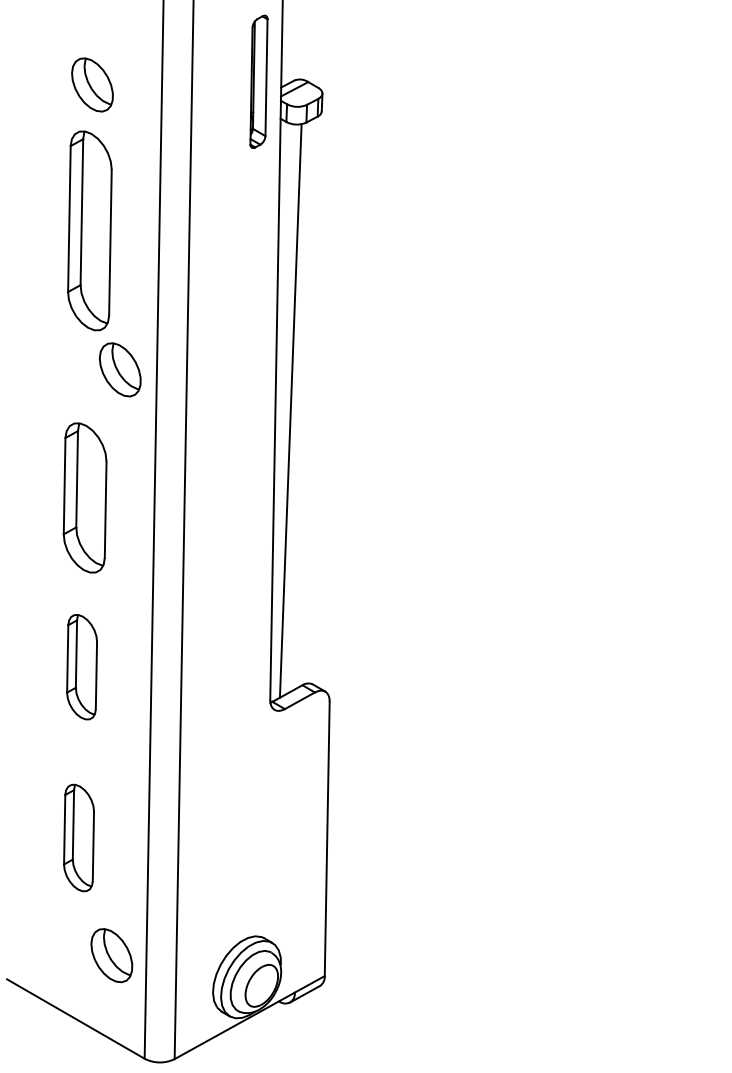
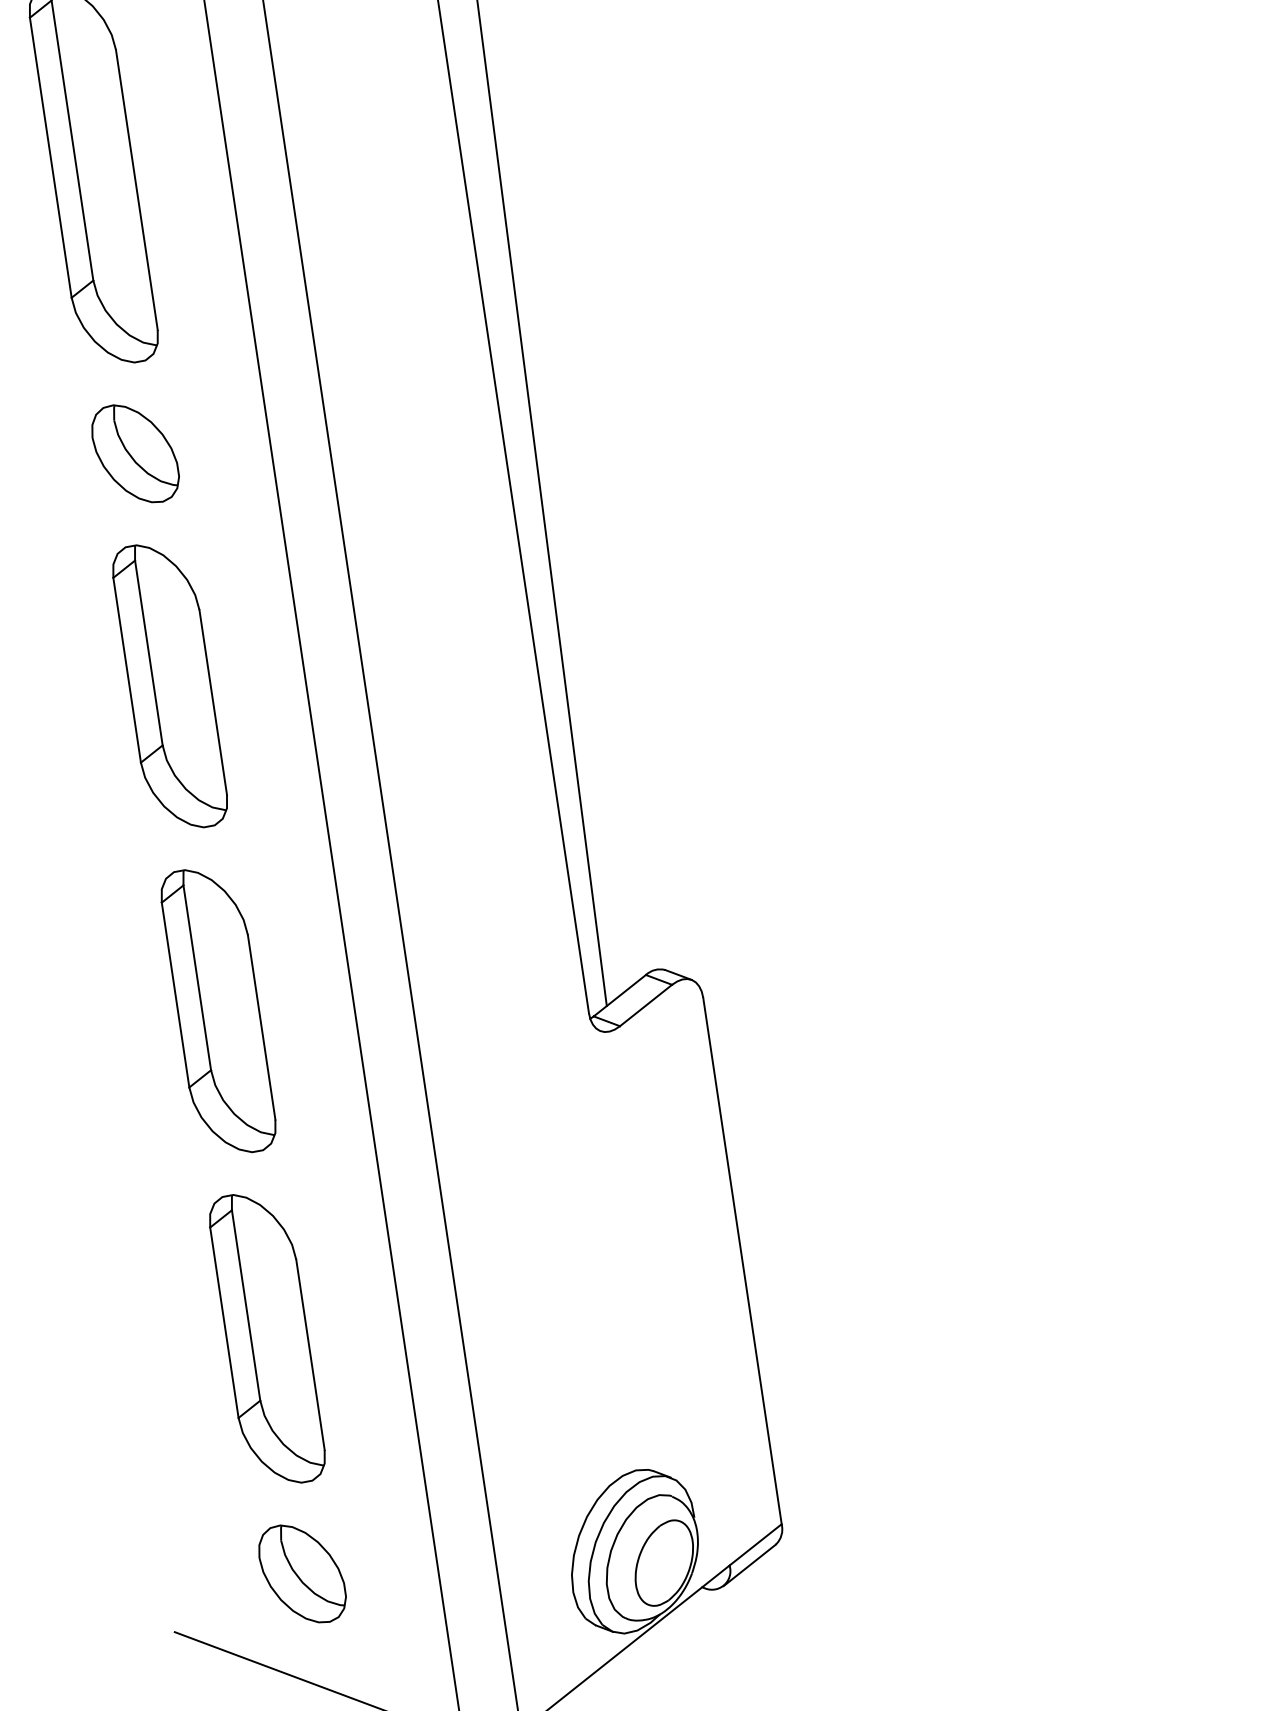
part: (120, 369) -> (135, 453), moved
part: (81, 666) -> (217, 1009), size x1.43
part: (78, 837) -> (266, 1337), size x1.43
part: (111, 955) -> (301, 1573), moved

